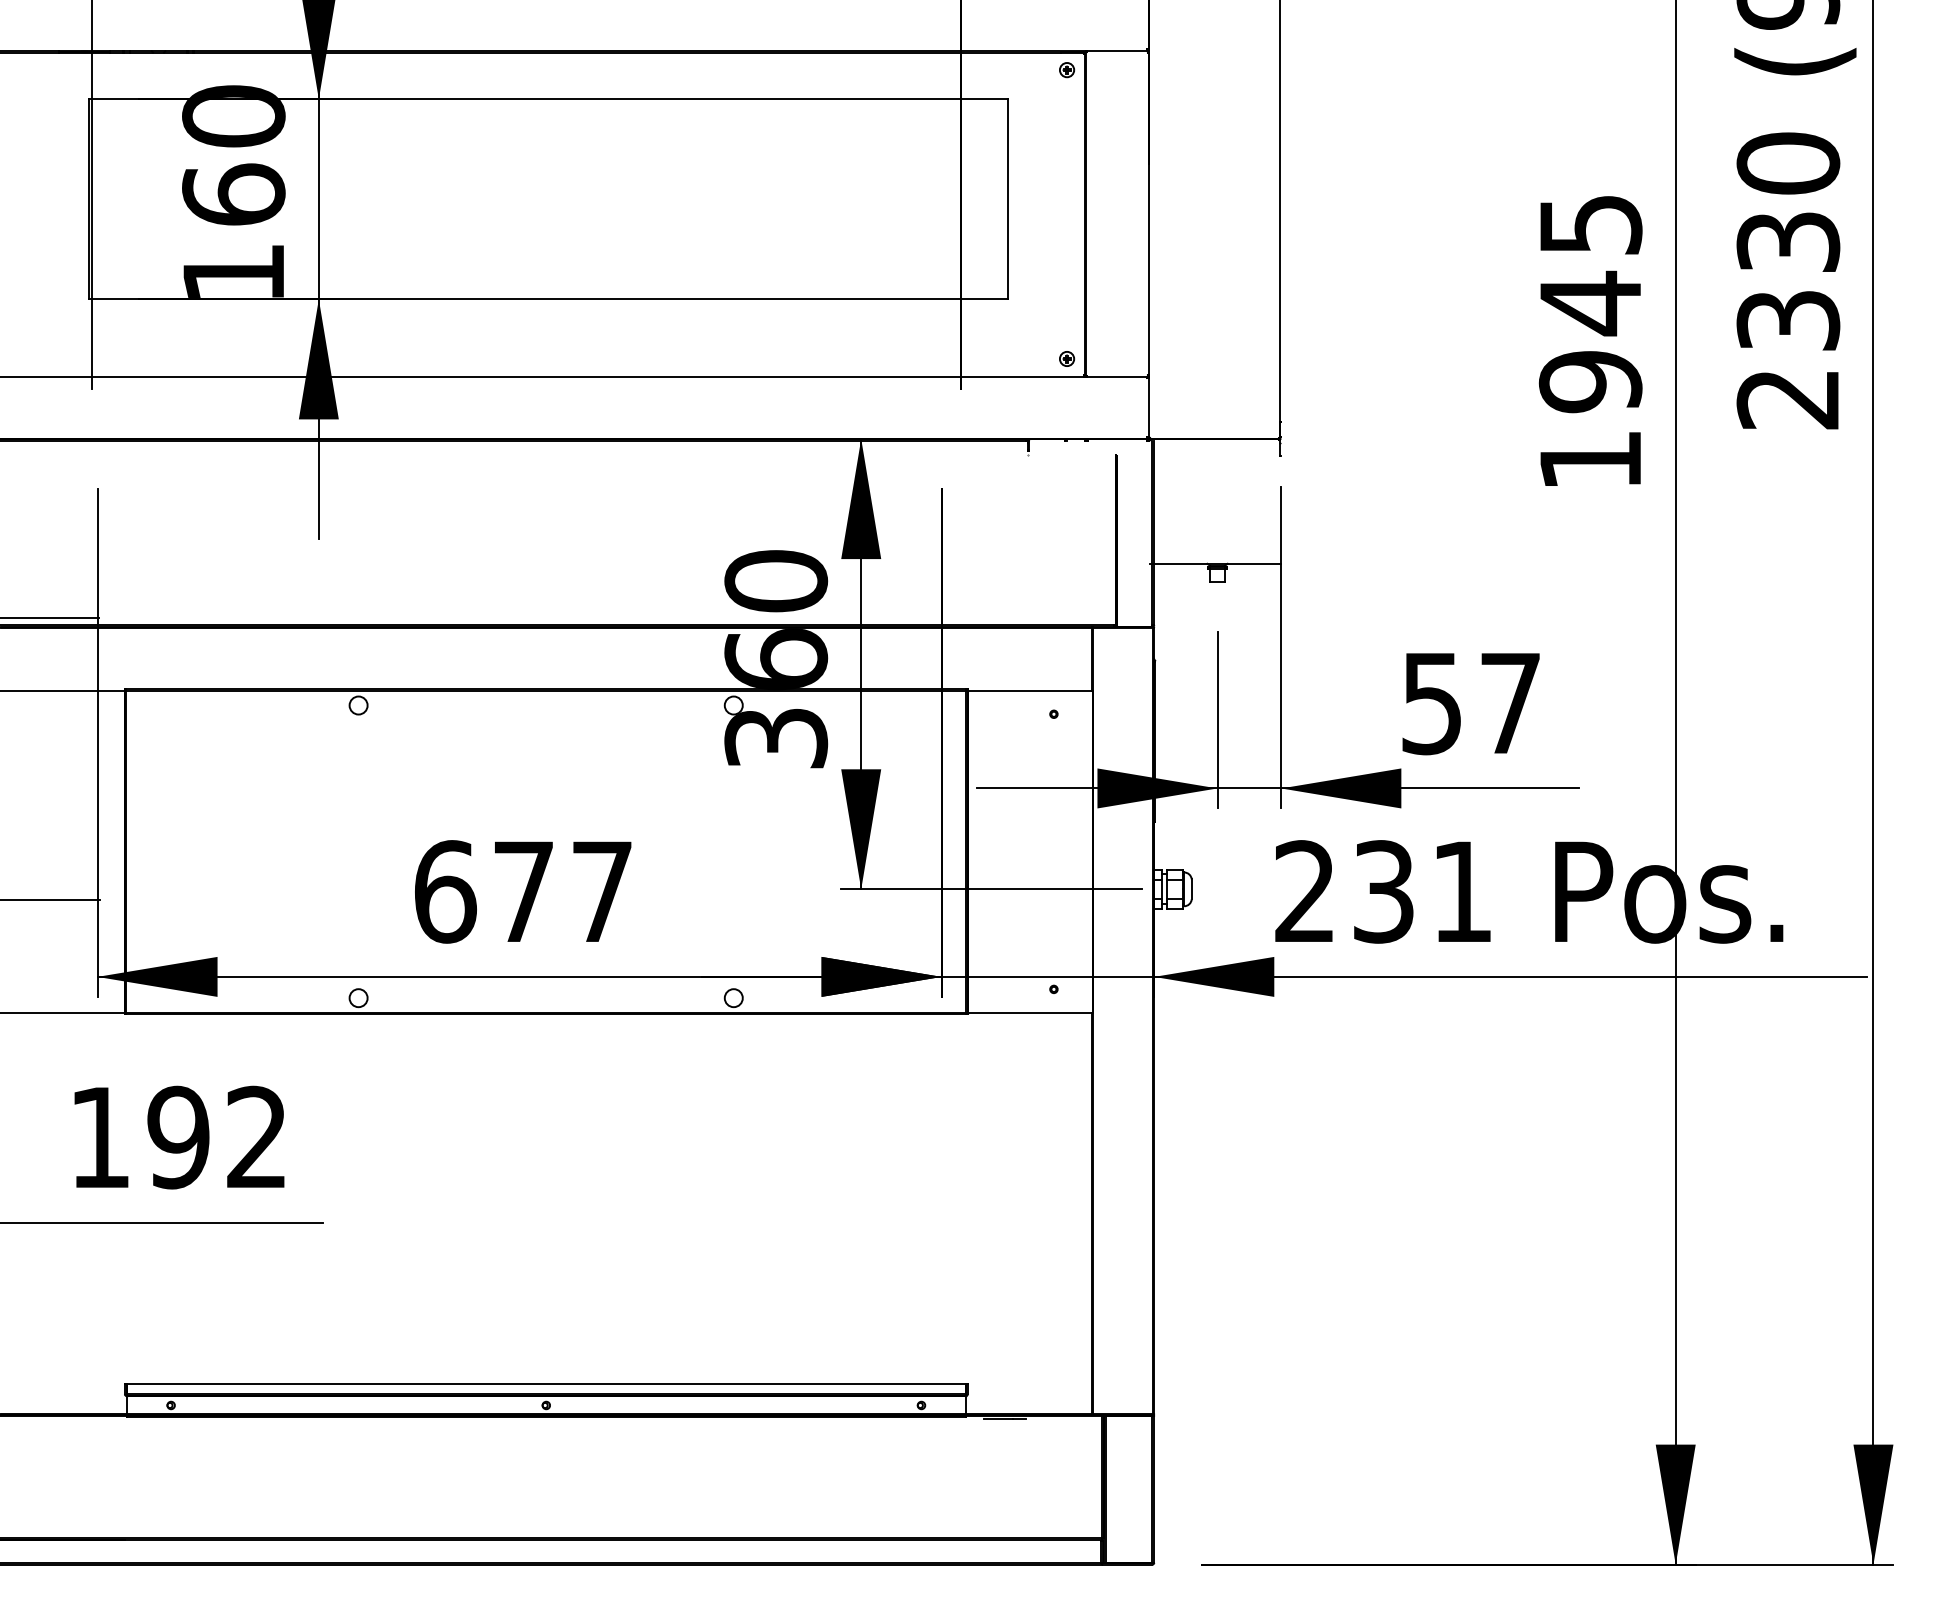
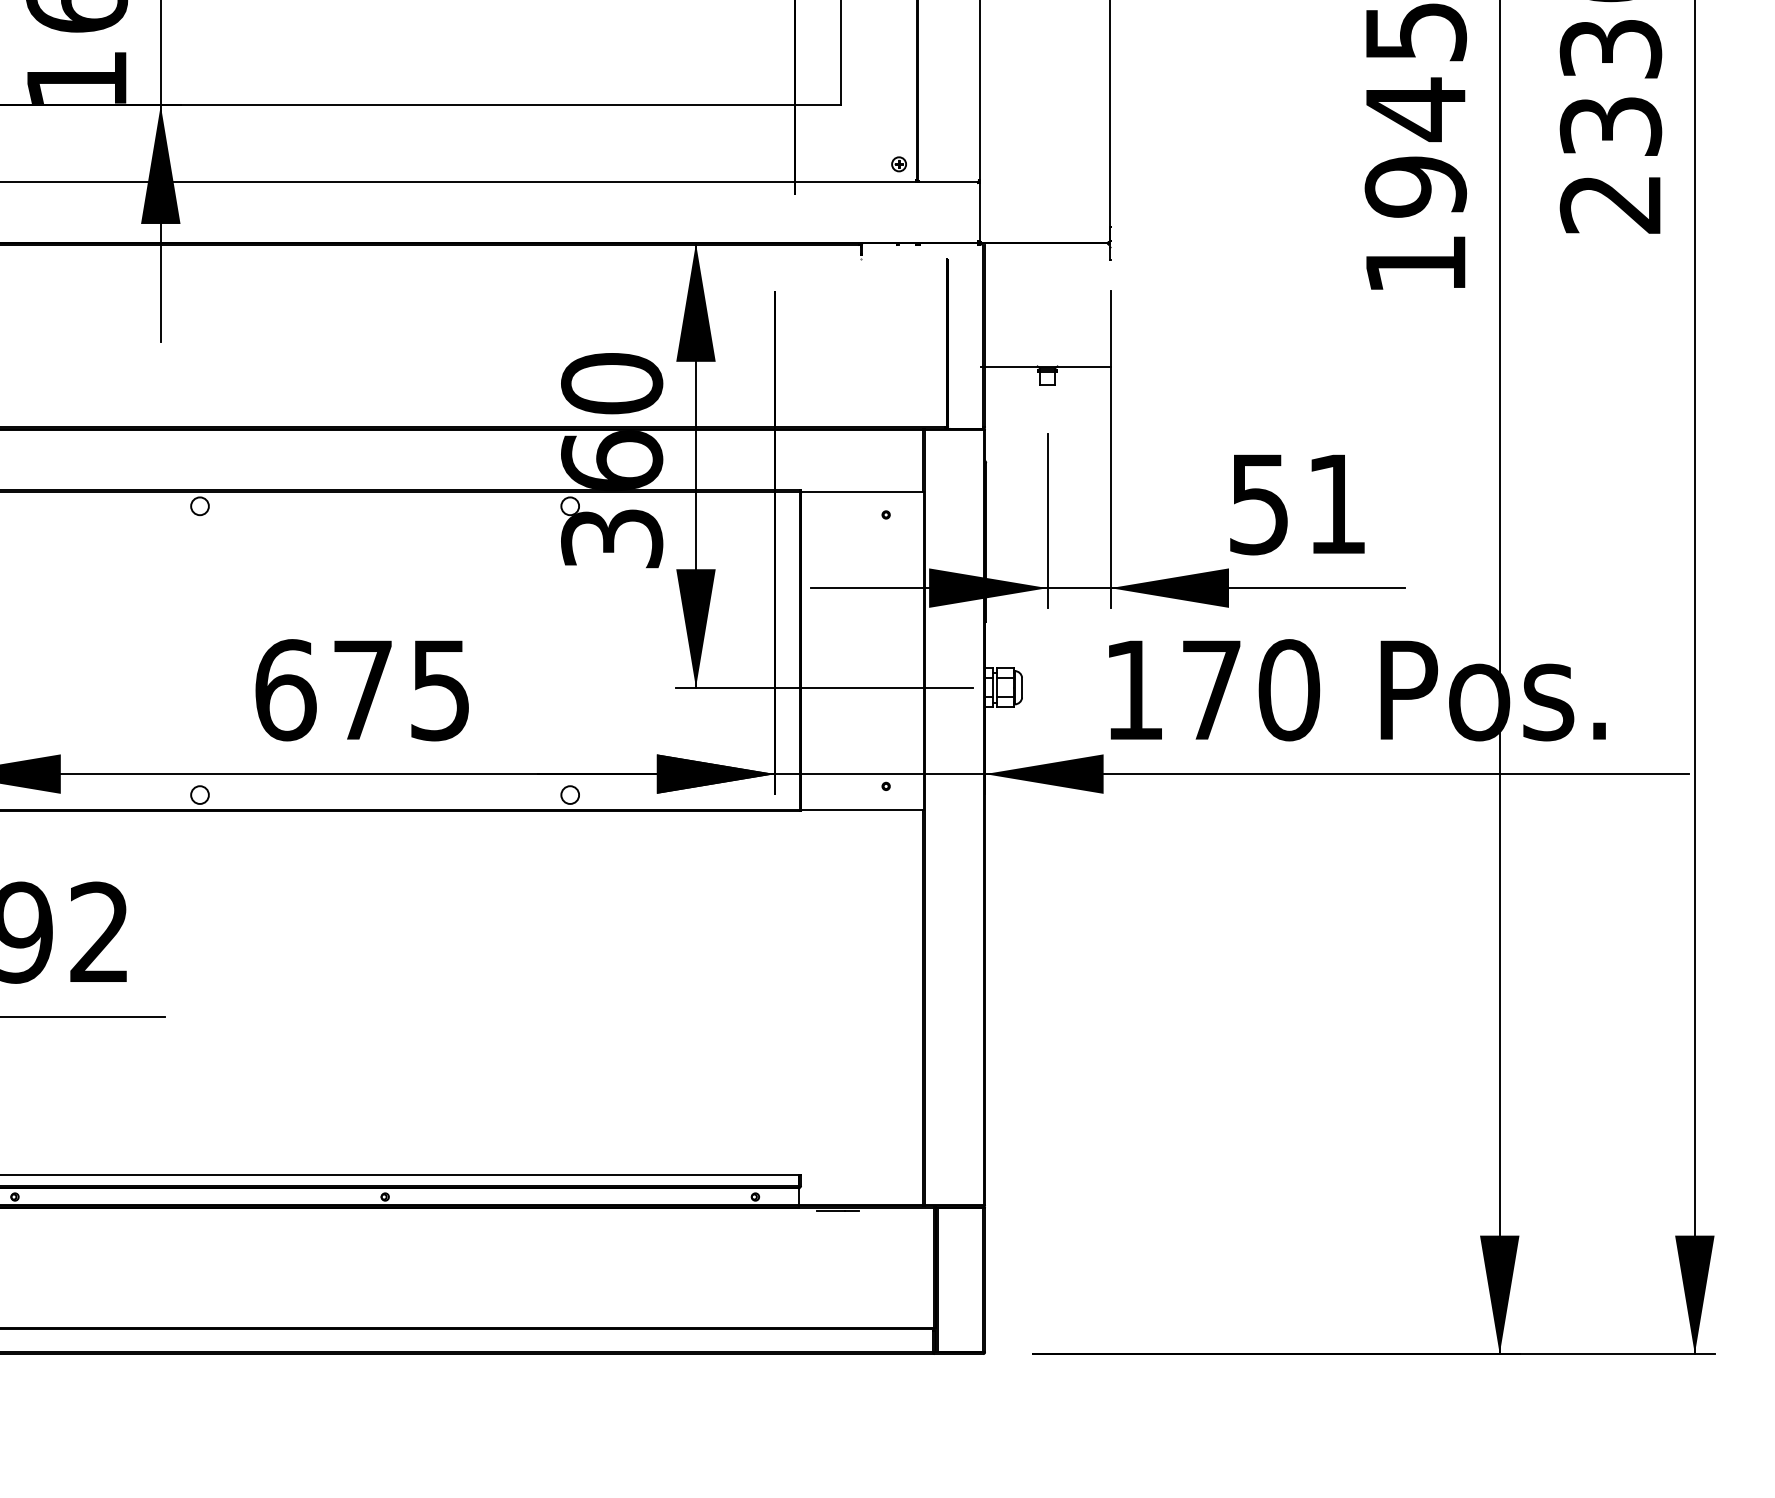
text: (1510, 703) -> (1336, 504), 57 -> 51
text: (1384, 891) -> (1212, 689), 231 -> 170
text: (601, 892) -> (439, 690), 677 -> 675

